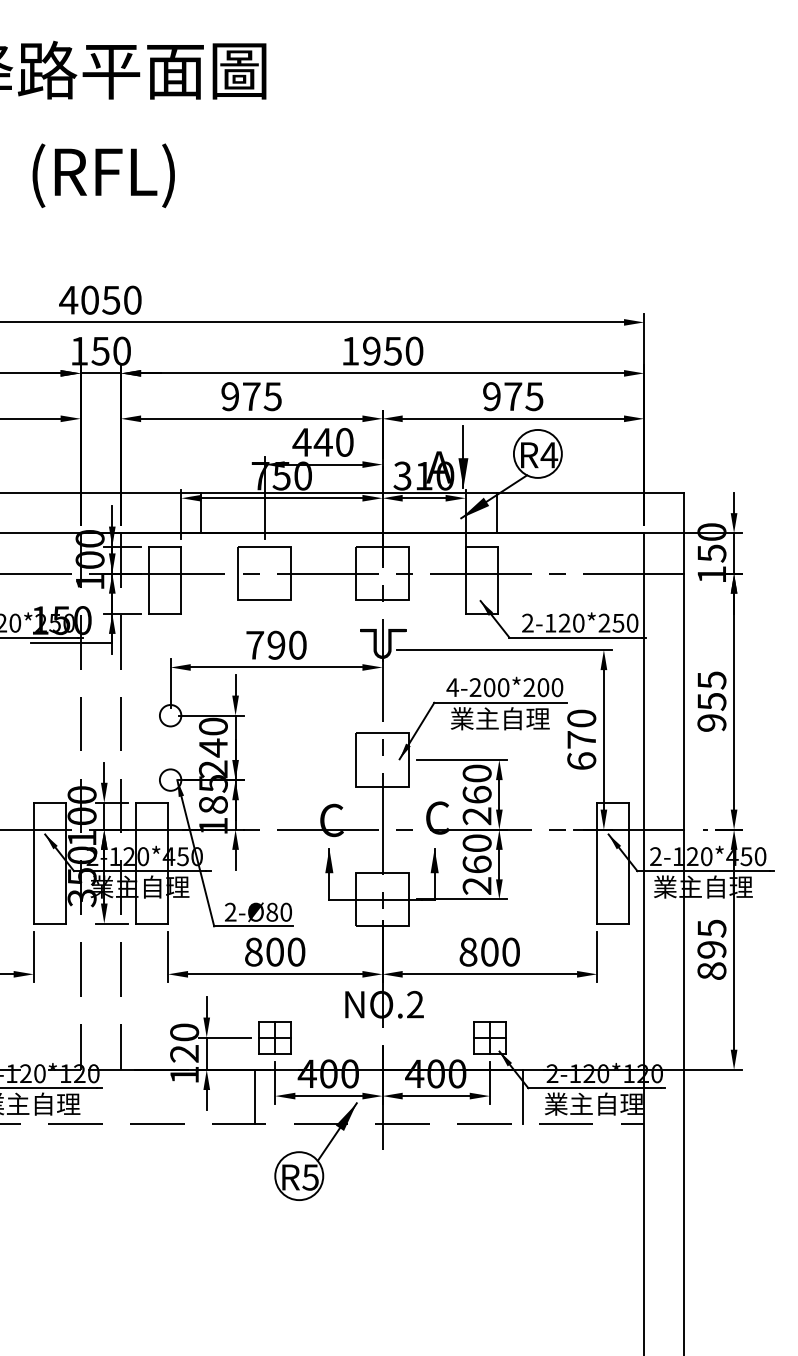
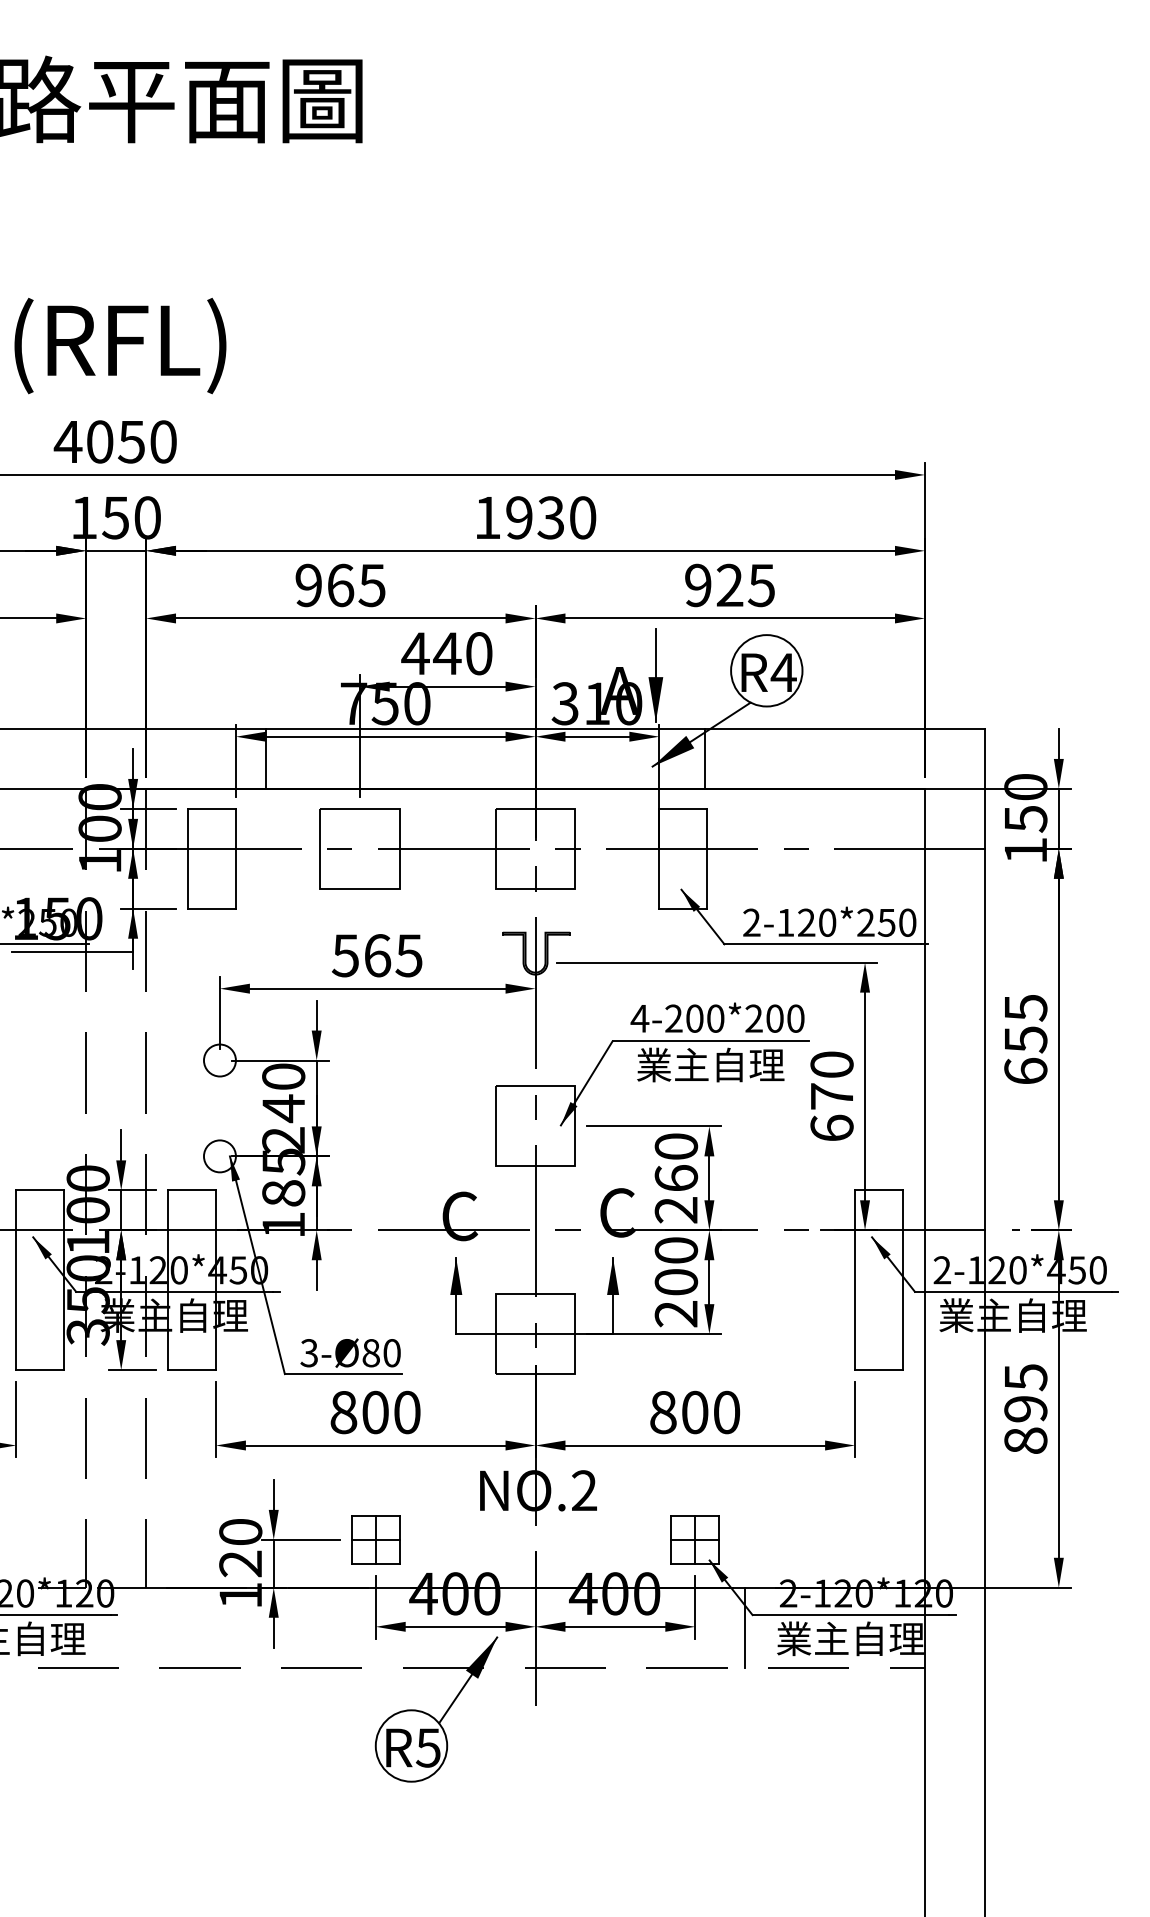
text: (103, 175) -> (120, 345), moved
text: (392, 350) -> (550, 516), 1950 -> 1930
text: (251, 396) -> (340, 585), 975 -> 965
text: (513, 396) -> (730, 585), 975 -> 925
text: (275, 644) -> (376, 954), 790 -> 565
text: (711, 722) -> (1025, 1070), 955 -> 655
text: (476, 864) -> (675, 1282), 260 -> 200
text: (230, 912) -> (309, 1353), 2-Ø80 -> 3-Ø80
line: (255, 1096) -> (346, 1627), removed

